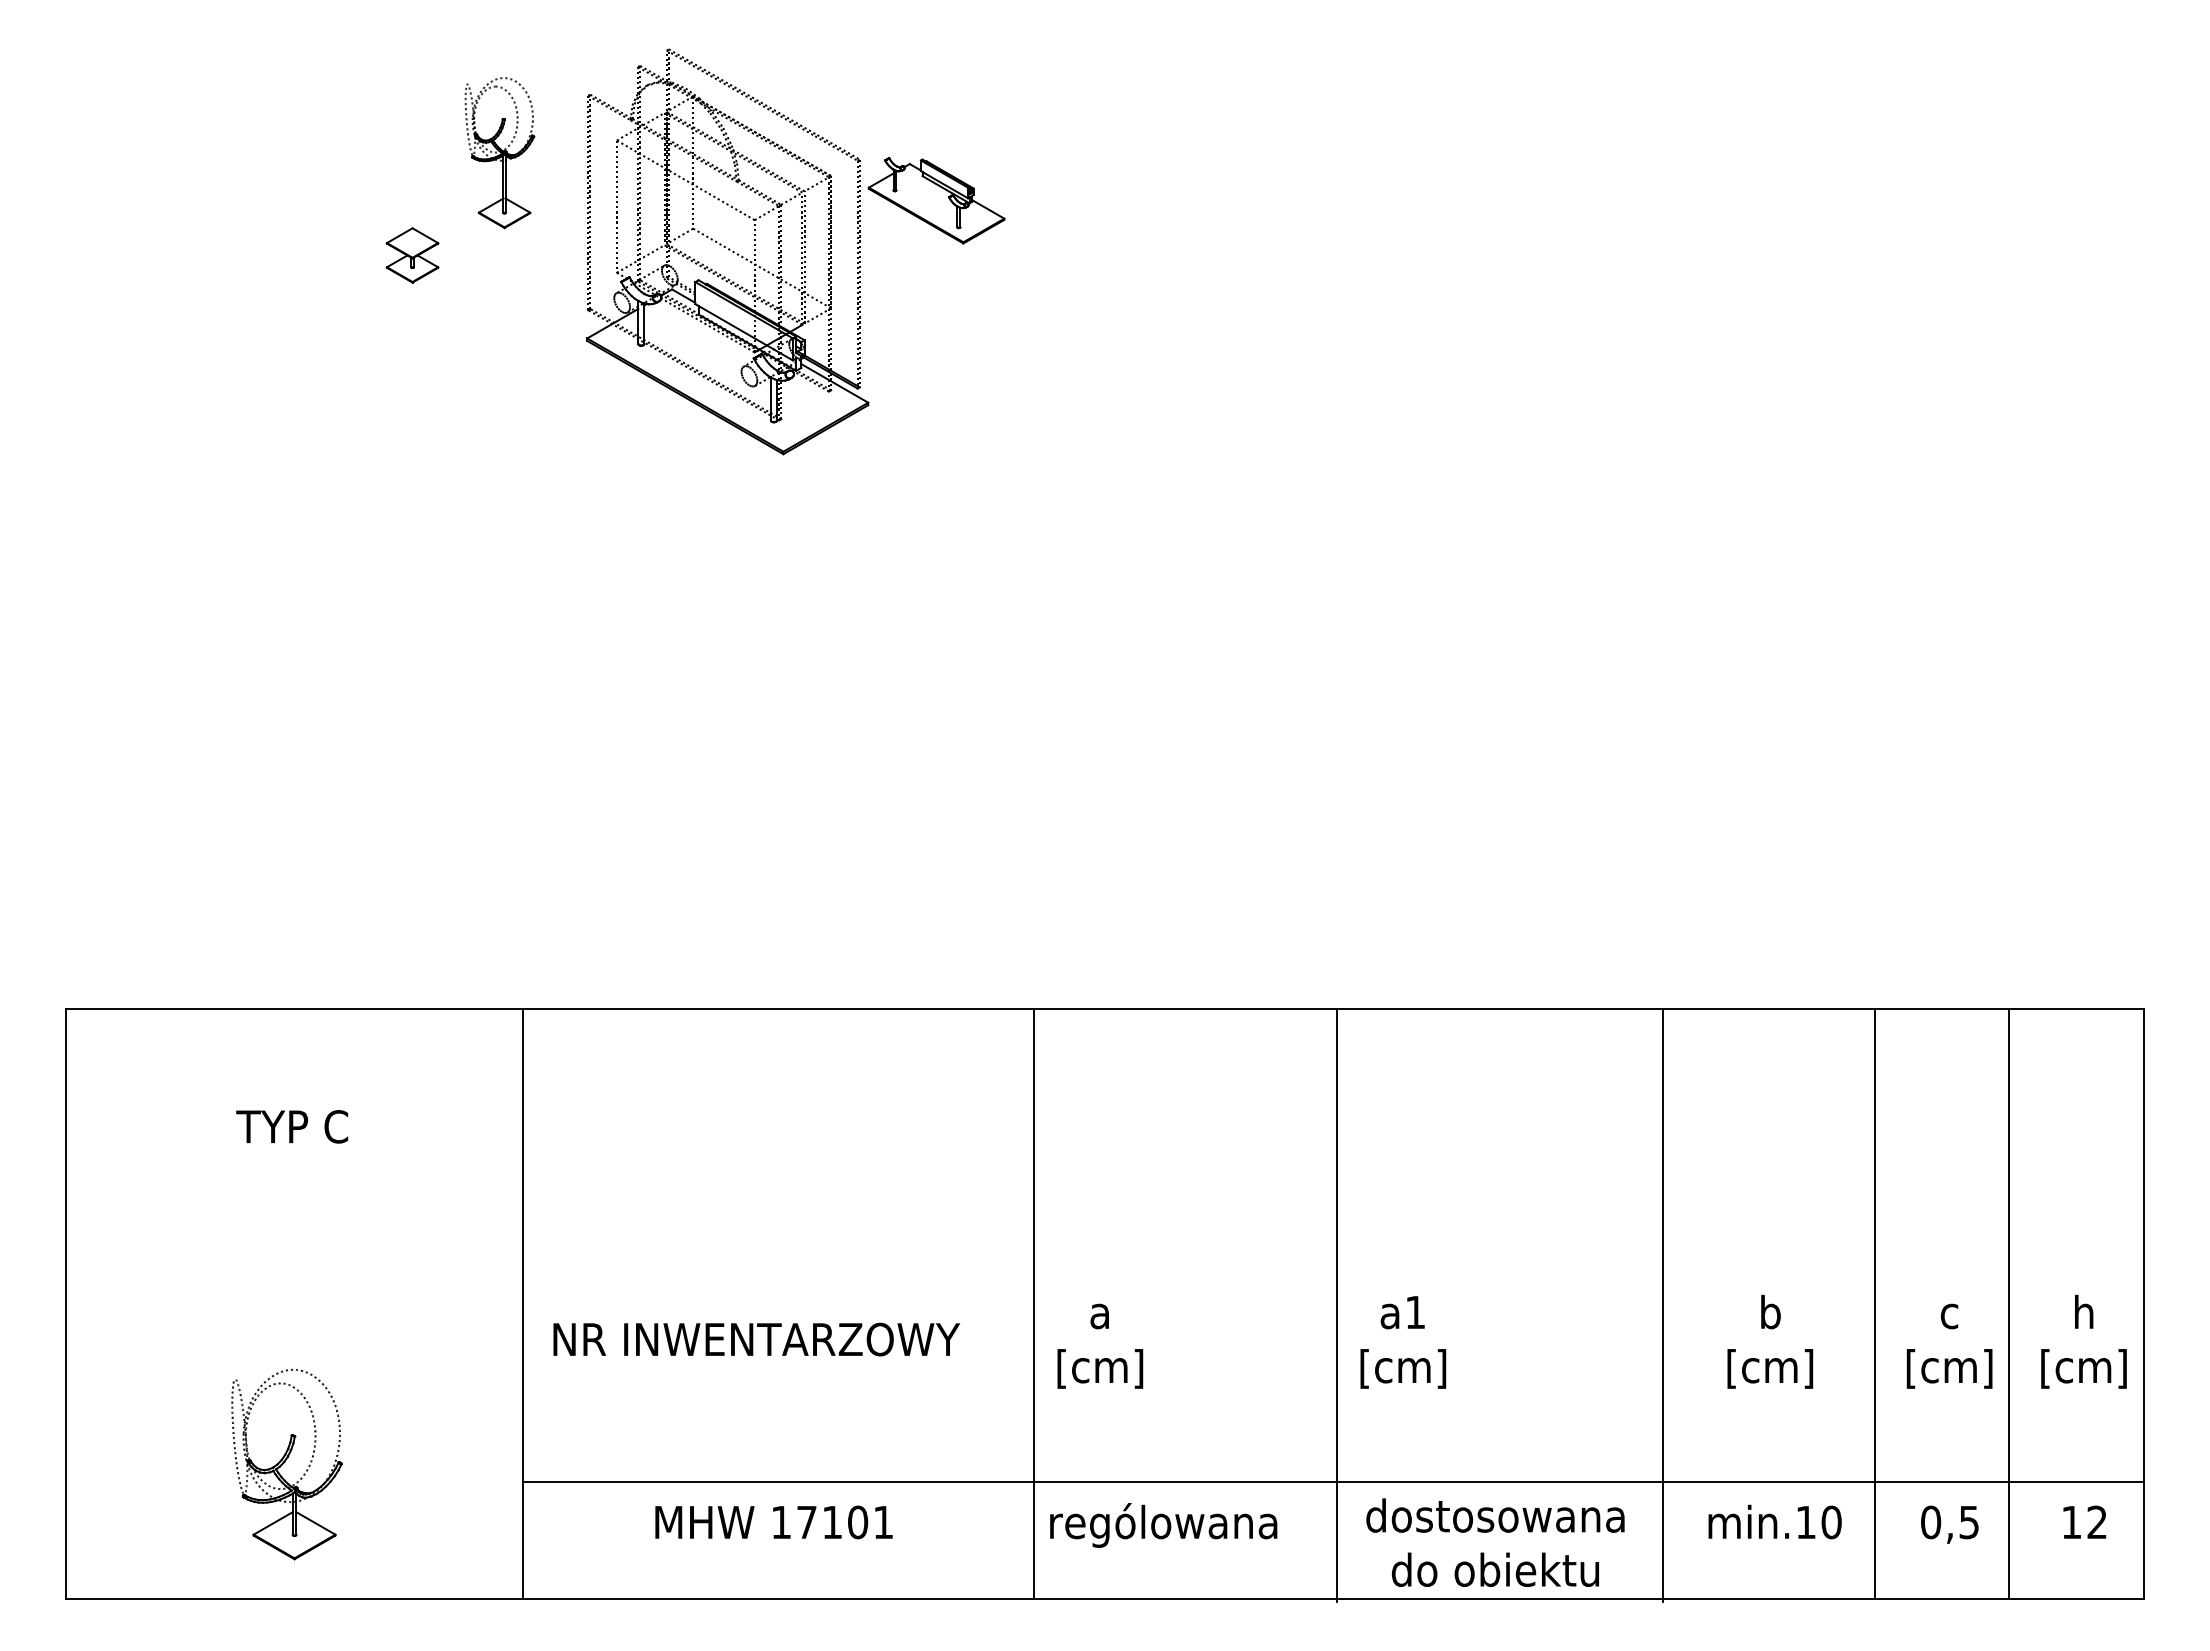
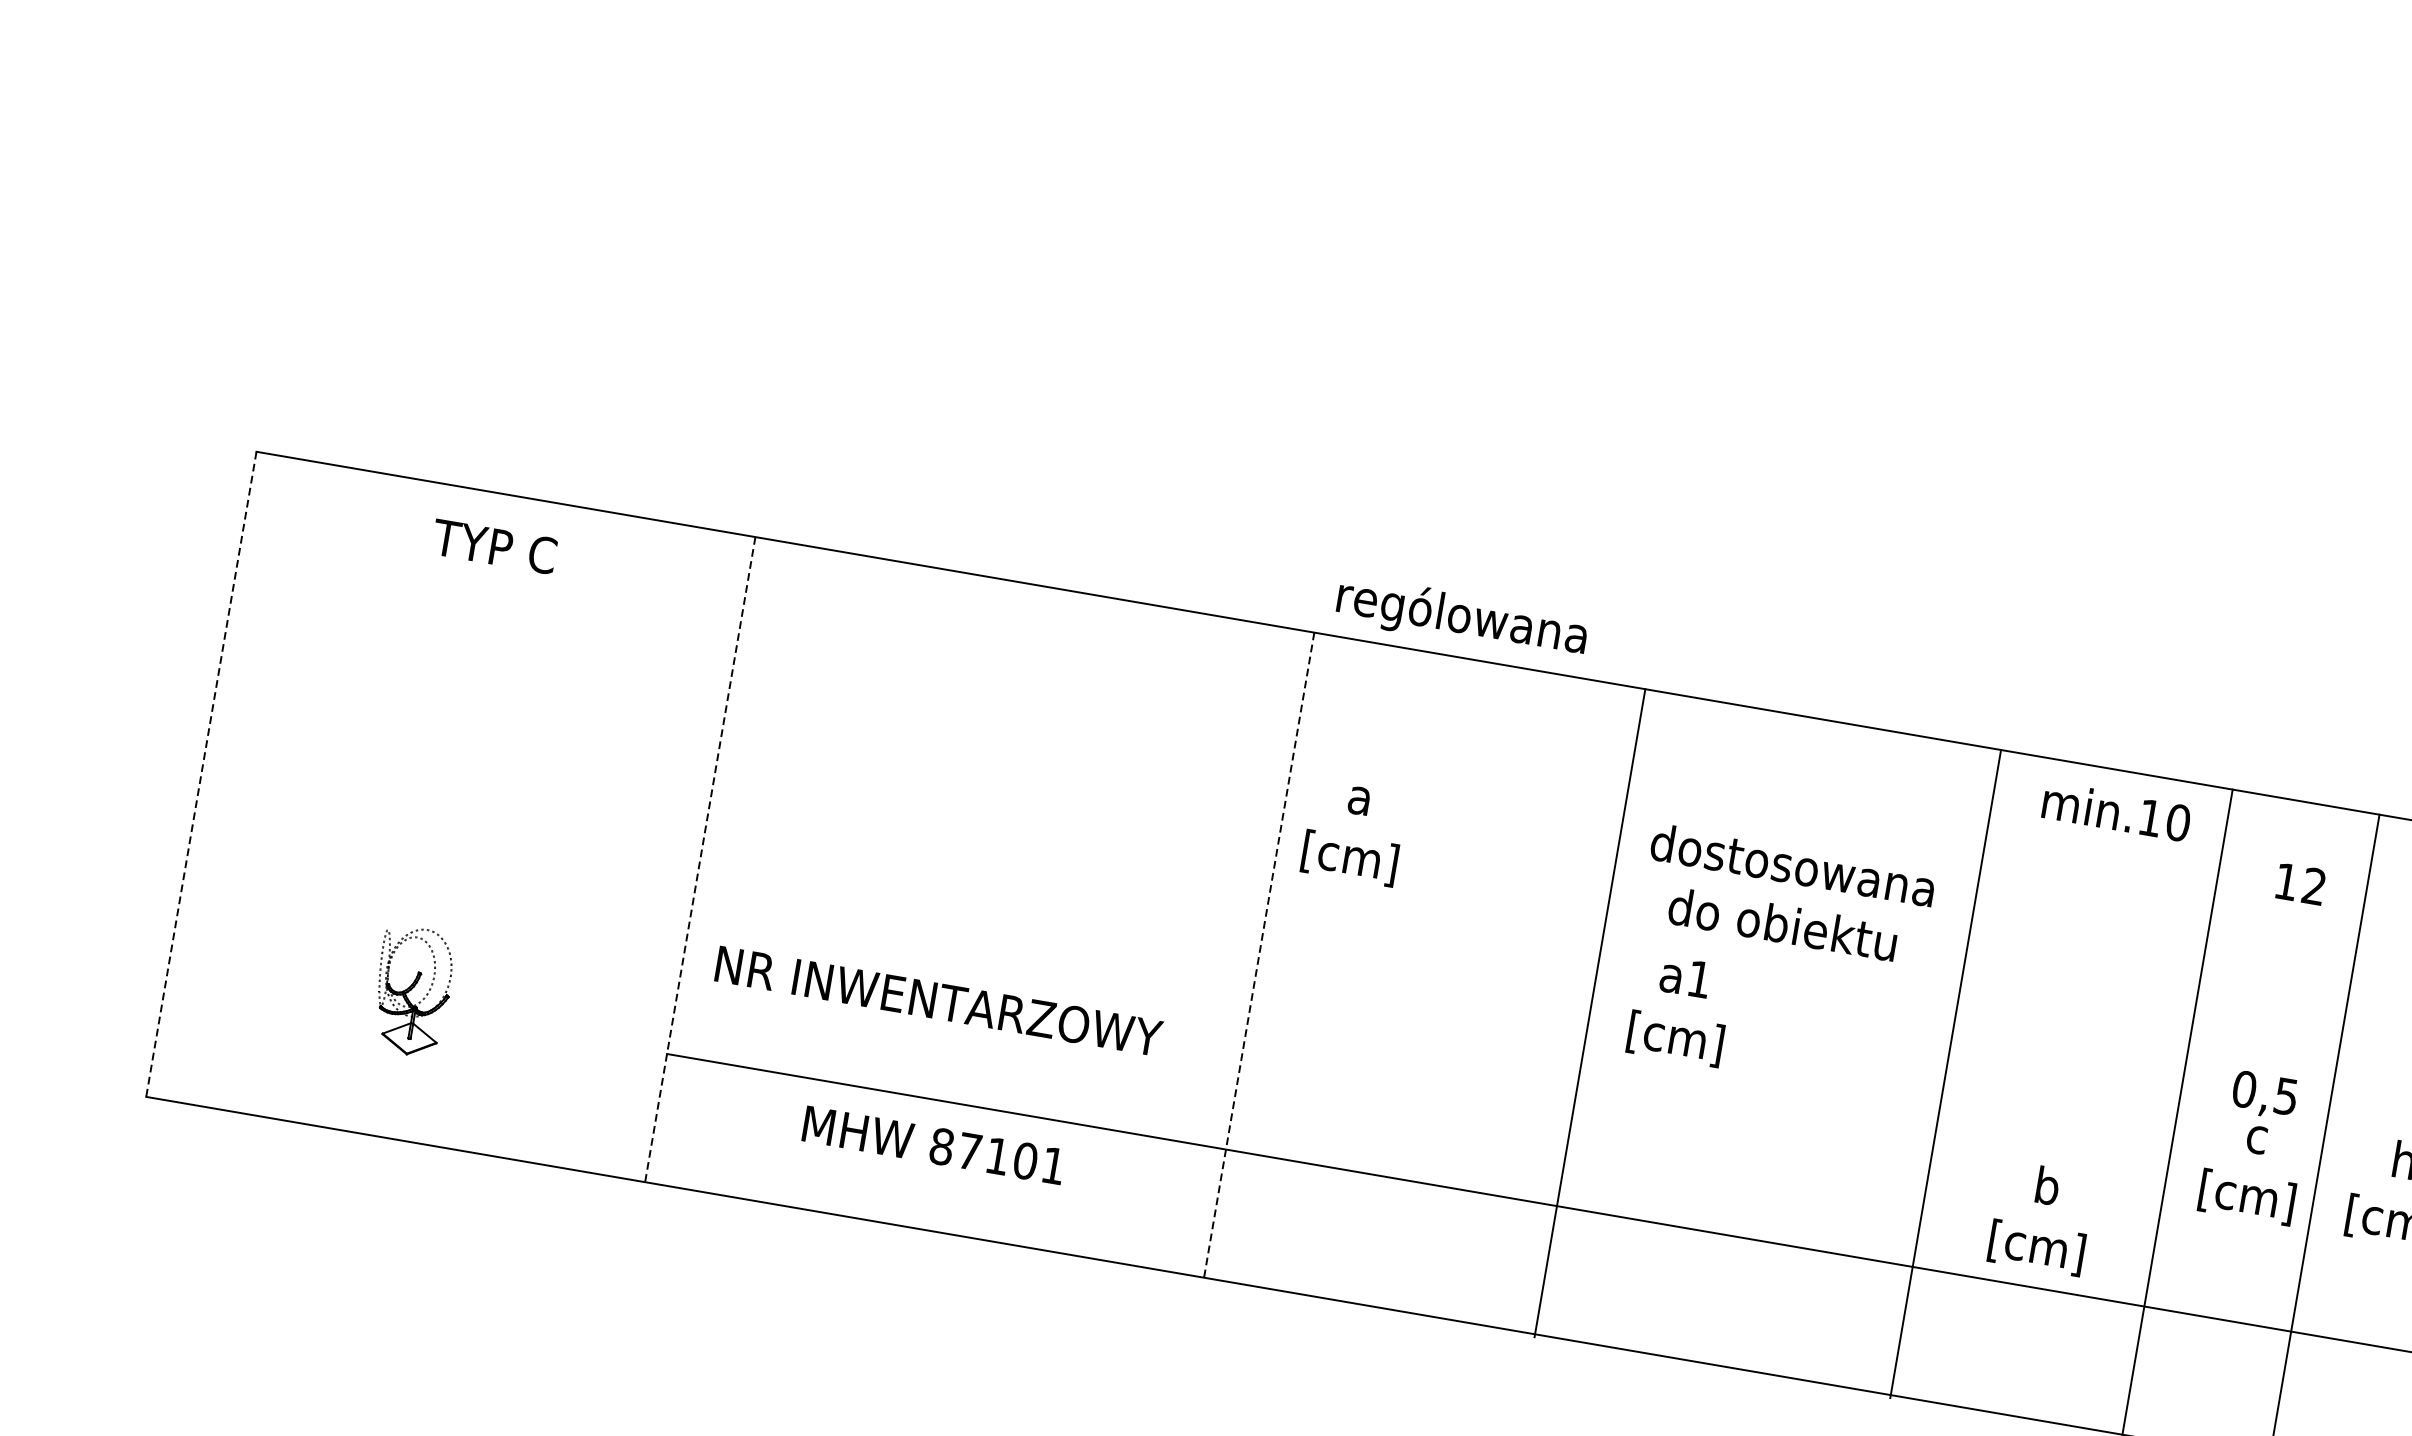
text: (292, 1126) -> (494, 546), moved
line: (66, 1304) -> (201, 775), solid -> dashed
line: (522, 1304) -> (699, 860), solid -> dashed
line: (1034, 1304) -> (1259, 955), solid -> dashed
text: (756, 1339) -> (938, 1001), moved
text: (1770, 1341) -> (2042, 1217), moved
text: (1403, 1342) -> (1680, 1009), moved
text: (1100, 1345) -> (1354, 832), moved
part: (286, 1464) -> (411, 991), size x0.6
text: (1774, 1521) -> (2116, 811), moved
text: (2084, 1521) -> (2300, 883), moved
text: (781, 1522) -> (942, 1146), 17101 -> 87101
text: (1949, 1524) -> (2264, 1095), moved
text: (1163, 1525) -> (1461, 618), moved
text: (1495, 1542) -> (1788, 894), moved

